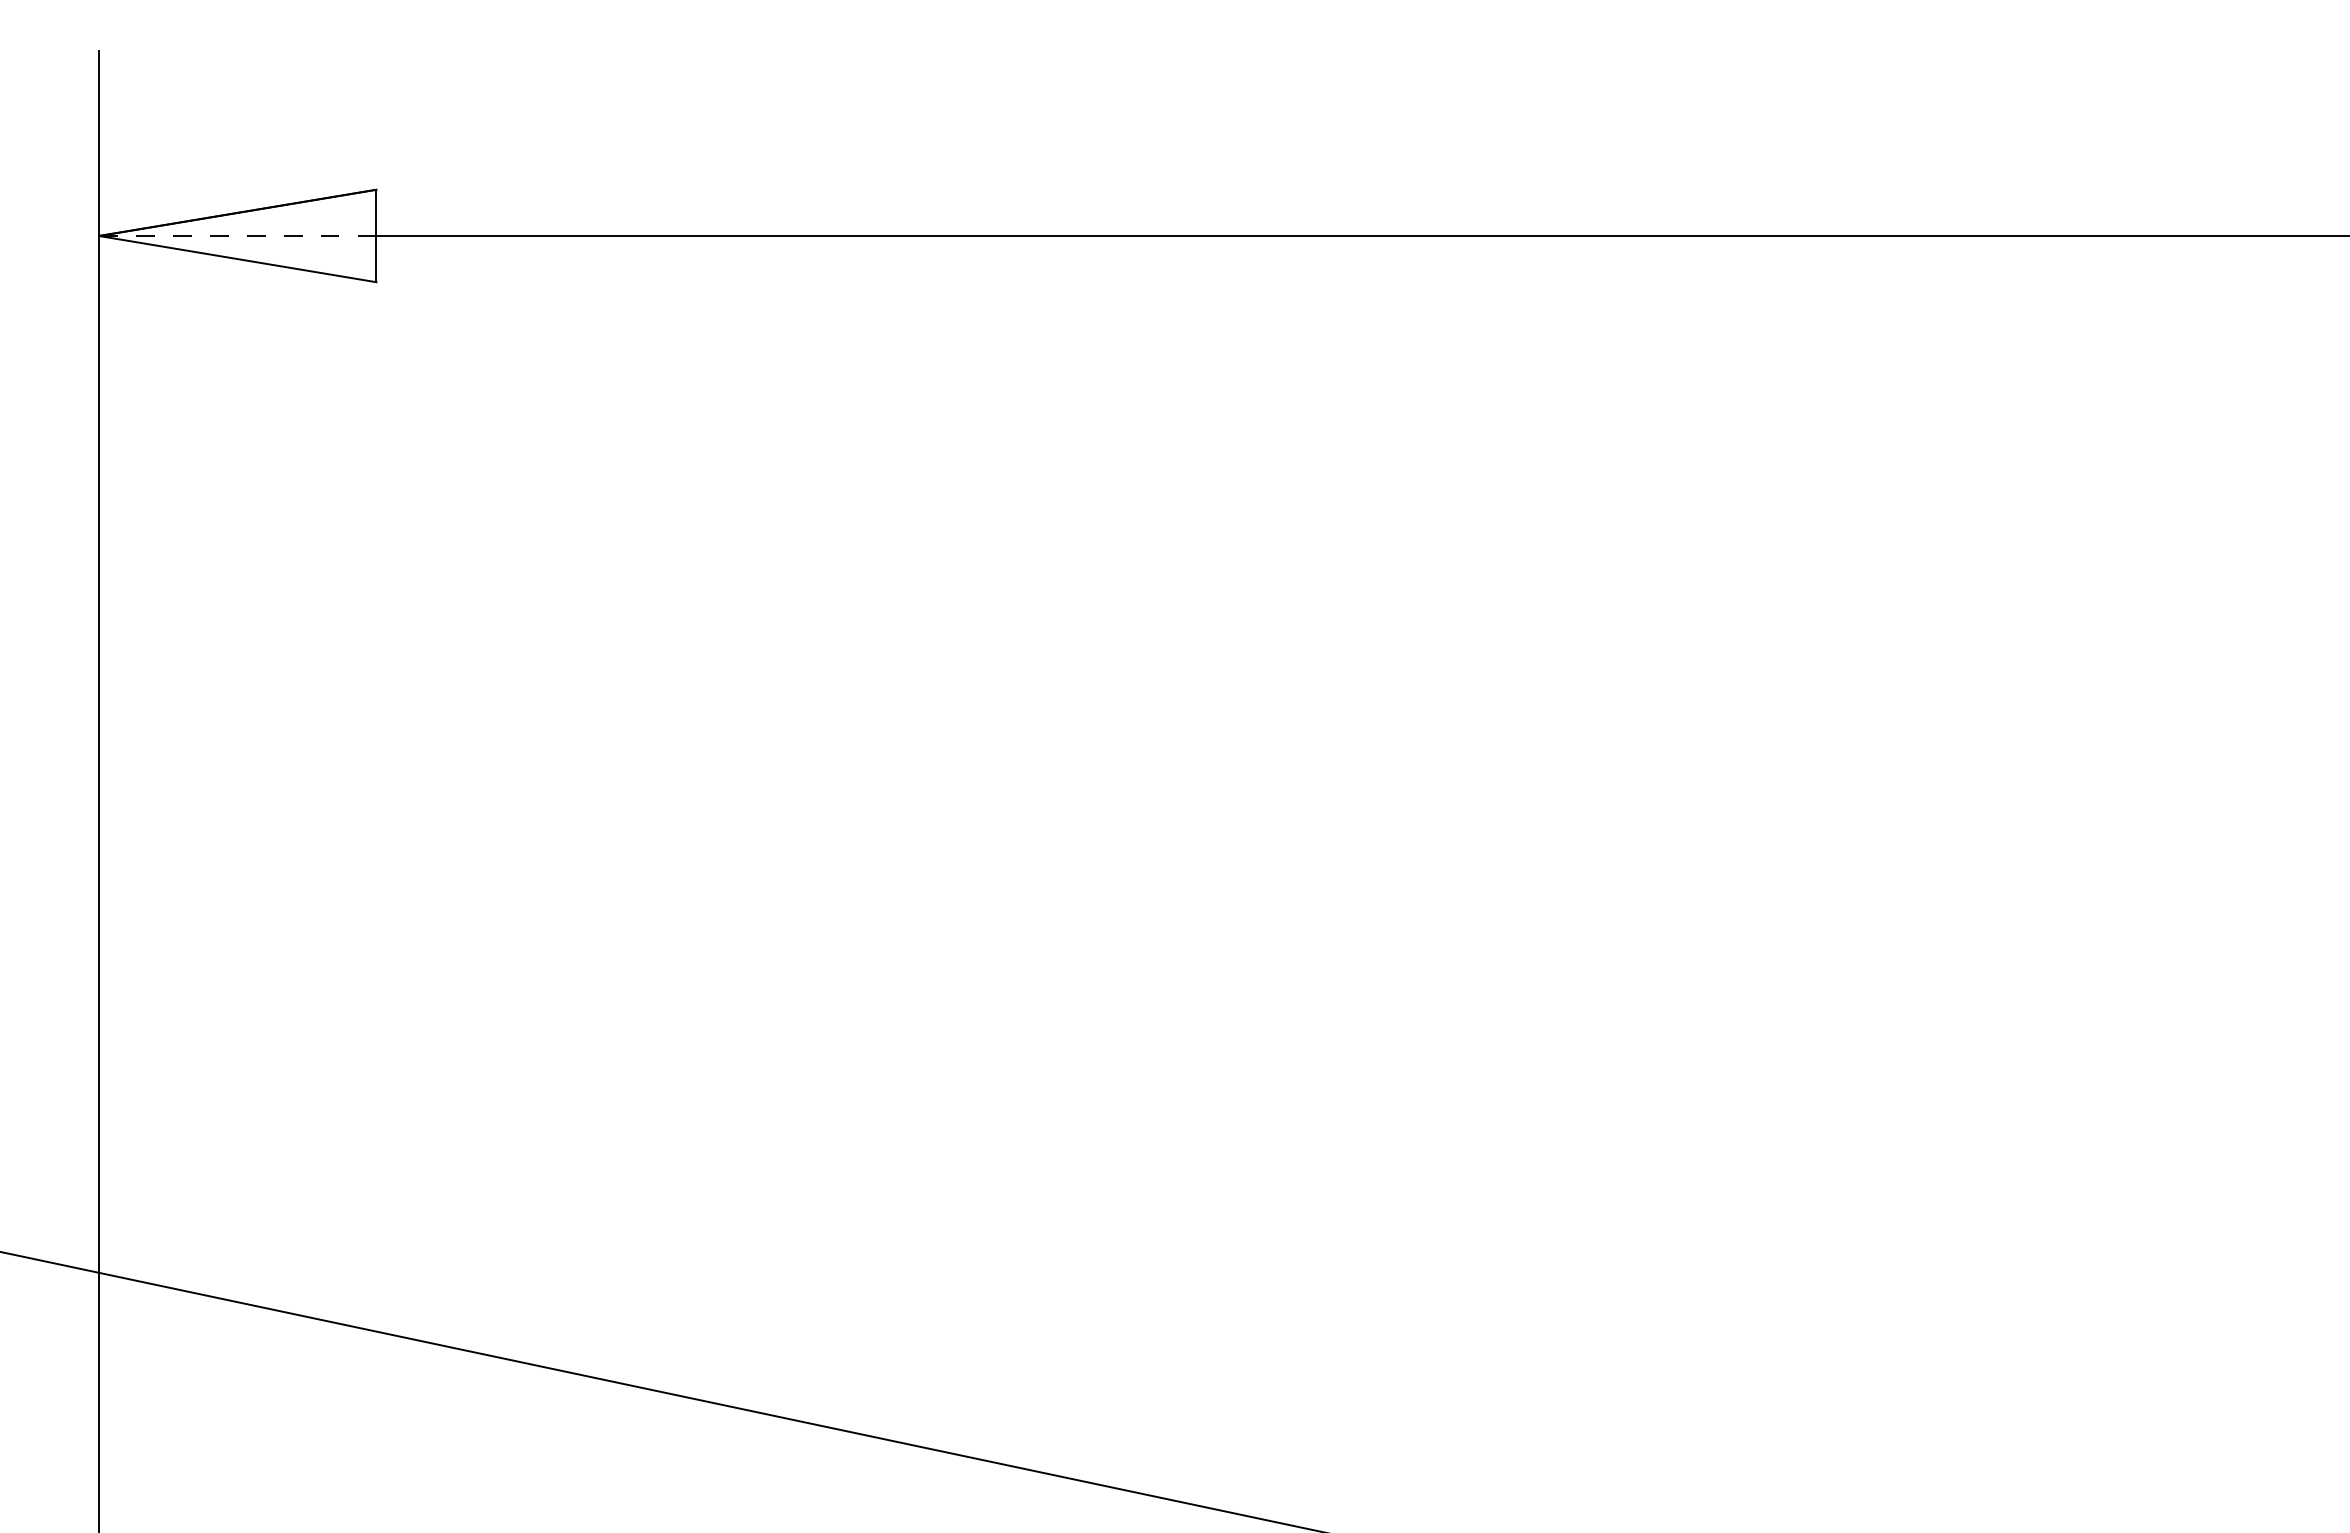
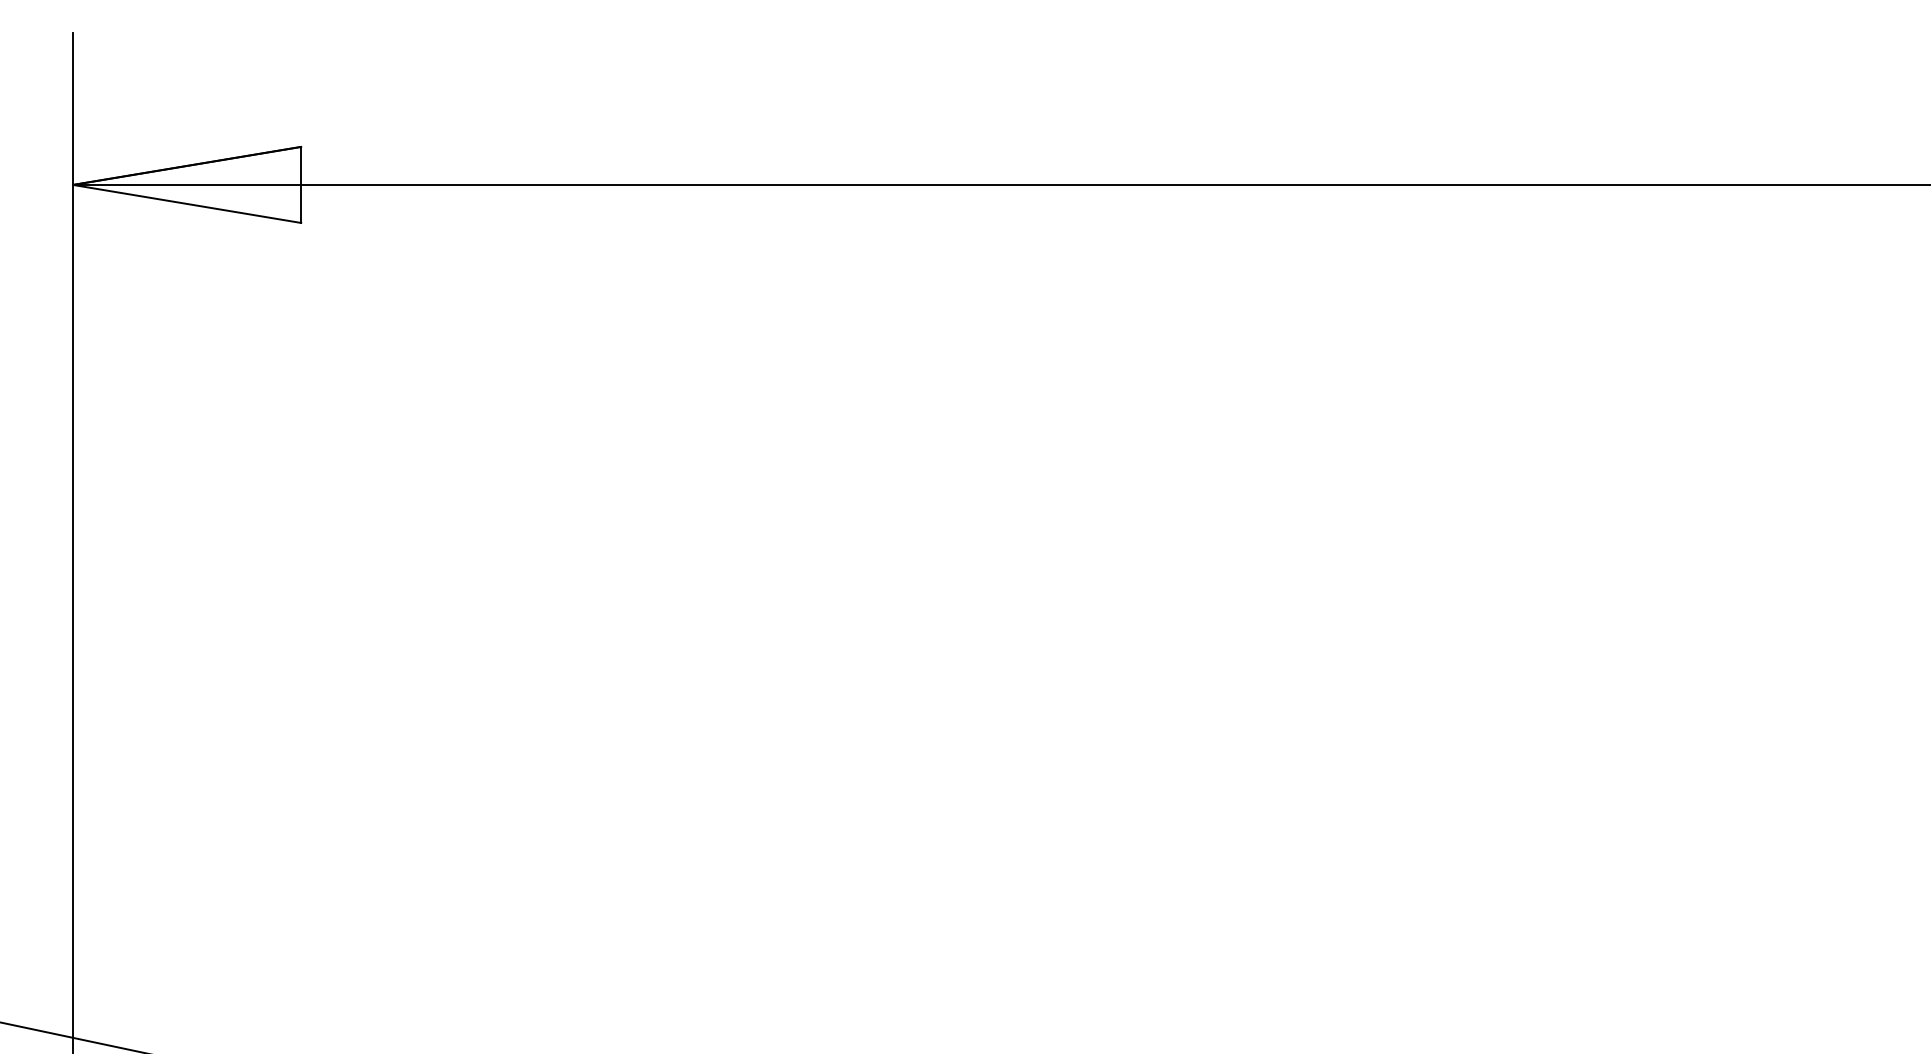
line: (237, 236) -> (186, 185), dashed -> solid

